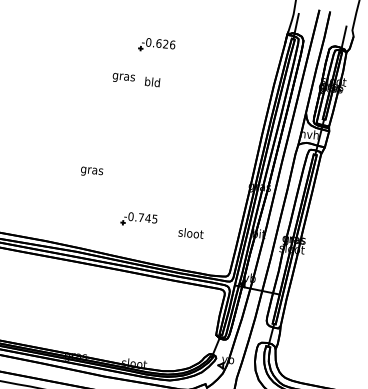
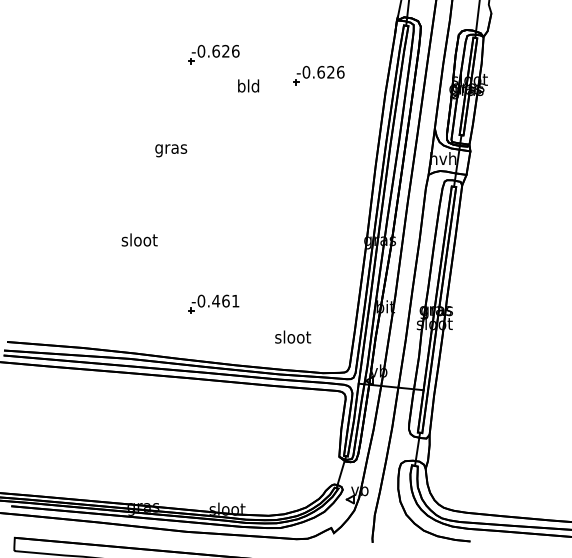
part: (228, 67) -> (318, 75), added
text: (124, 78) -> (171, 150), moved
text: (152, 81) -> (248, 85), moved
text: (92, 170) -> (139, 241), gras -> sloot
text: (147, 217) -> (225, 300), -0.745 -> -0.461
text: (191, 232) -> (293, 336), moved

